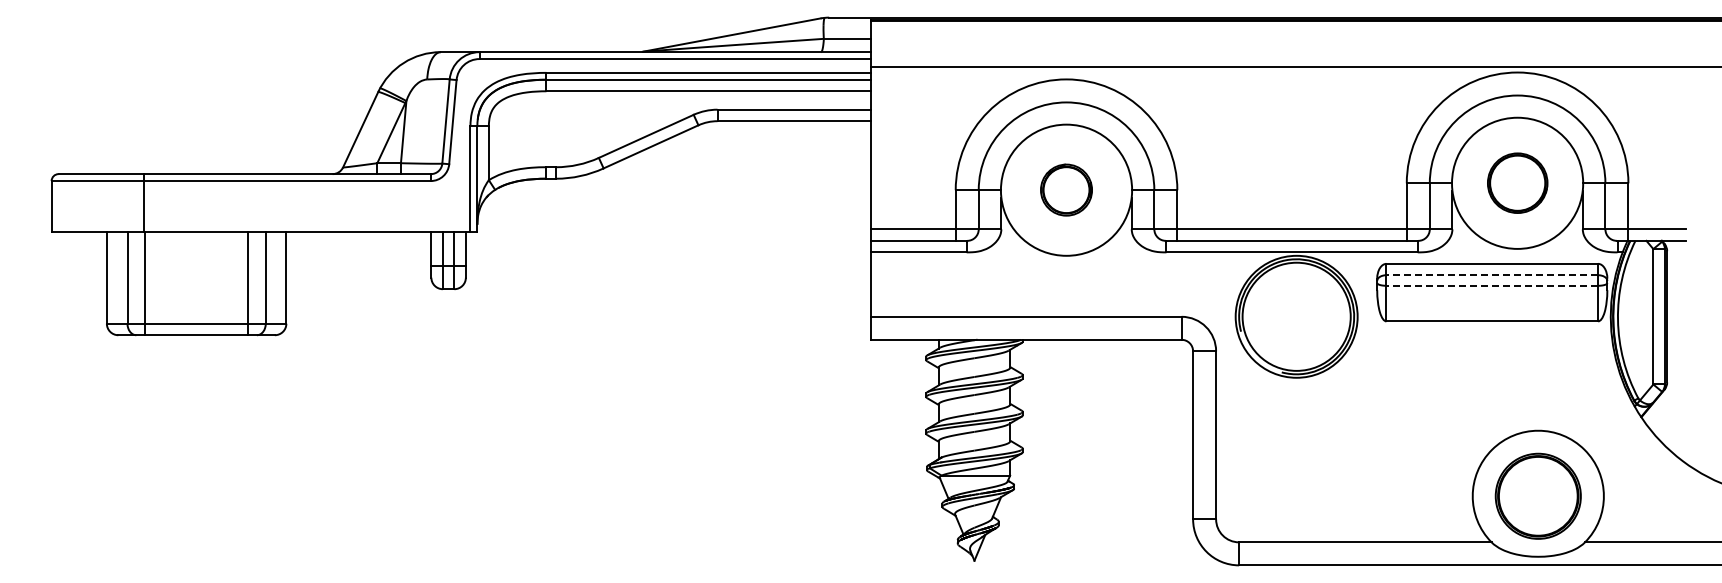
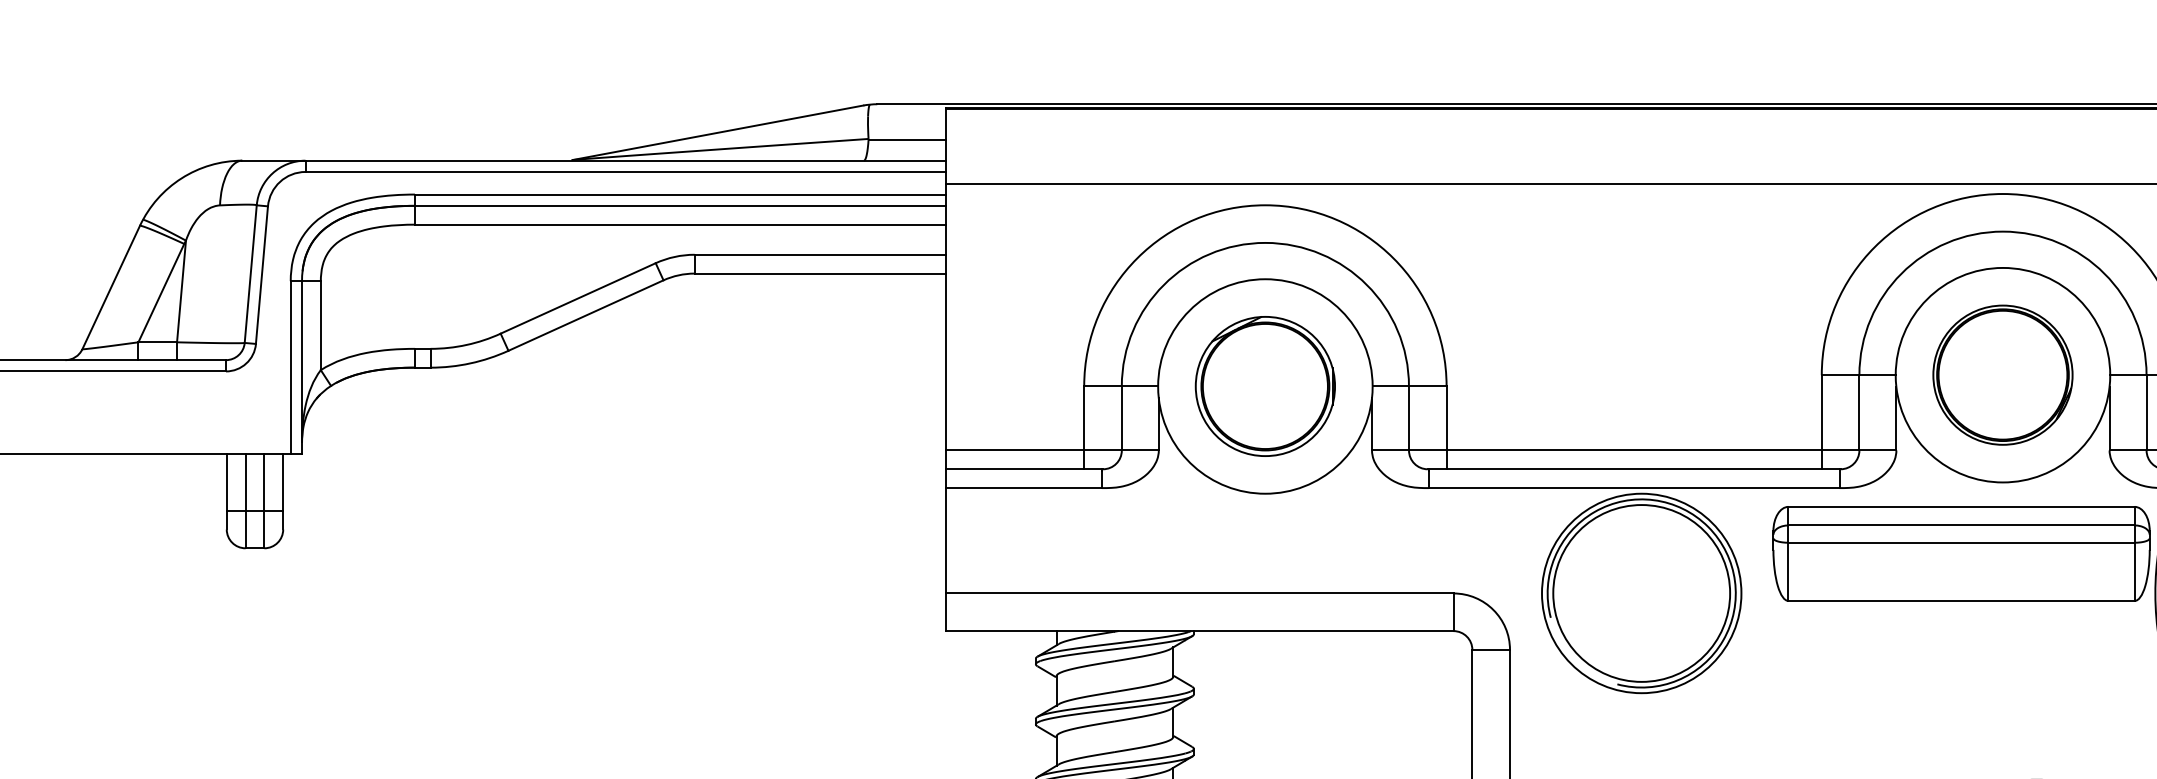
part: (1517, 182) -> (2002, 373), size x1.43
part: (1066, 189) -> (1265, 385), size x1.67
line: (1492, 275) -> (1961, 525), dashed -> solid
line: (1492, 285) -> (1961, 542), dashed -> solid

